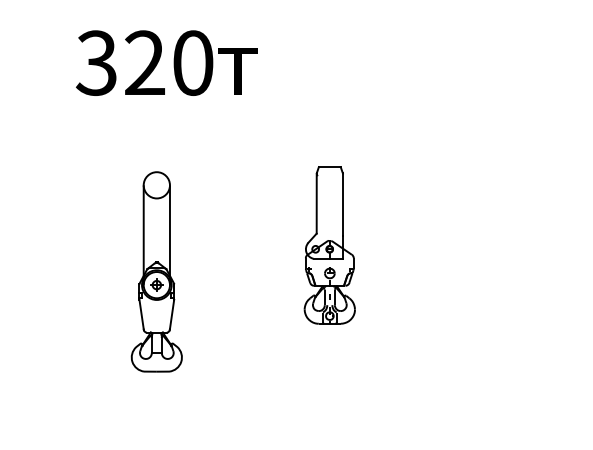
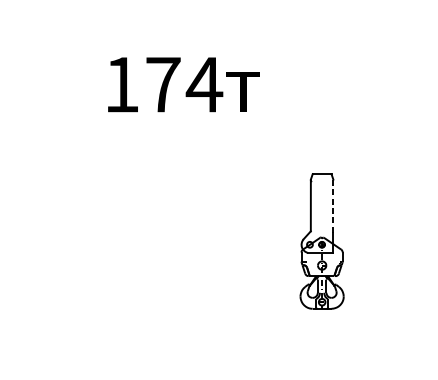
text: (144, 62) -> (162, 84), 320 -> 174
line: (342, 205) -> (333, 207), solid -> dashed
part: (156, 271) -> (173, 263), removed

